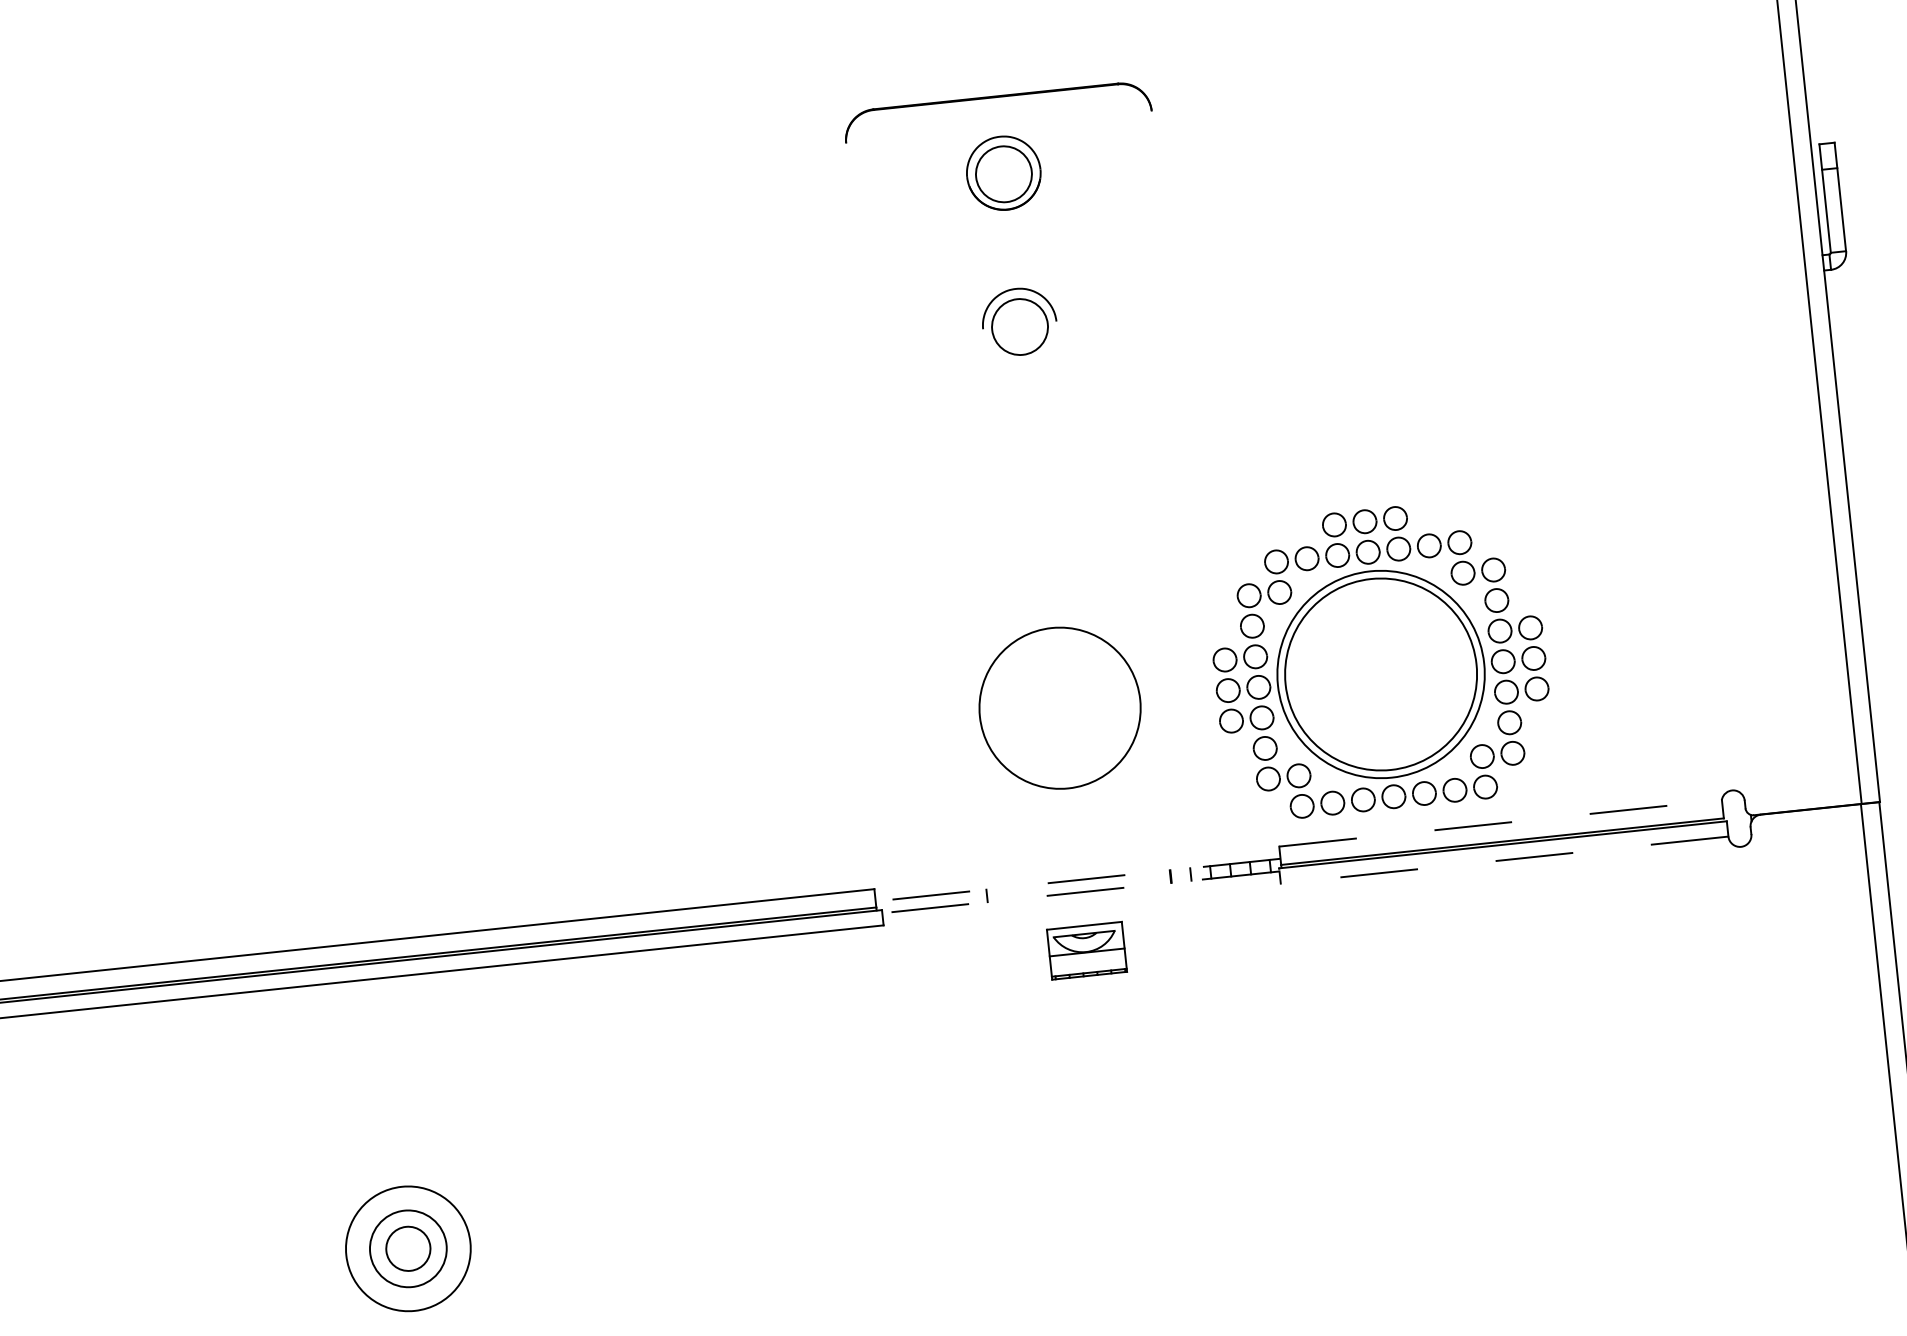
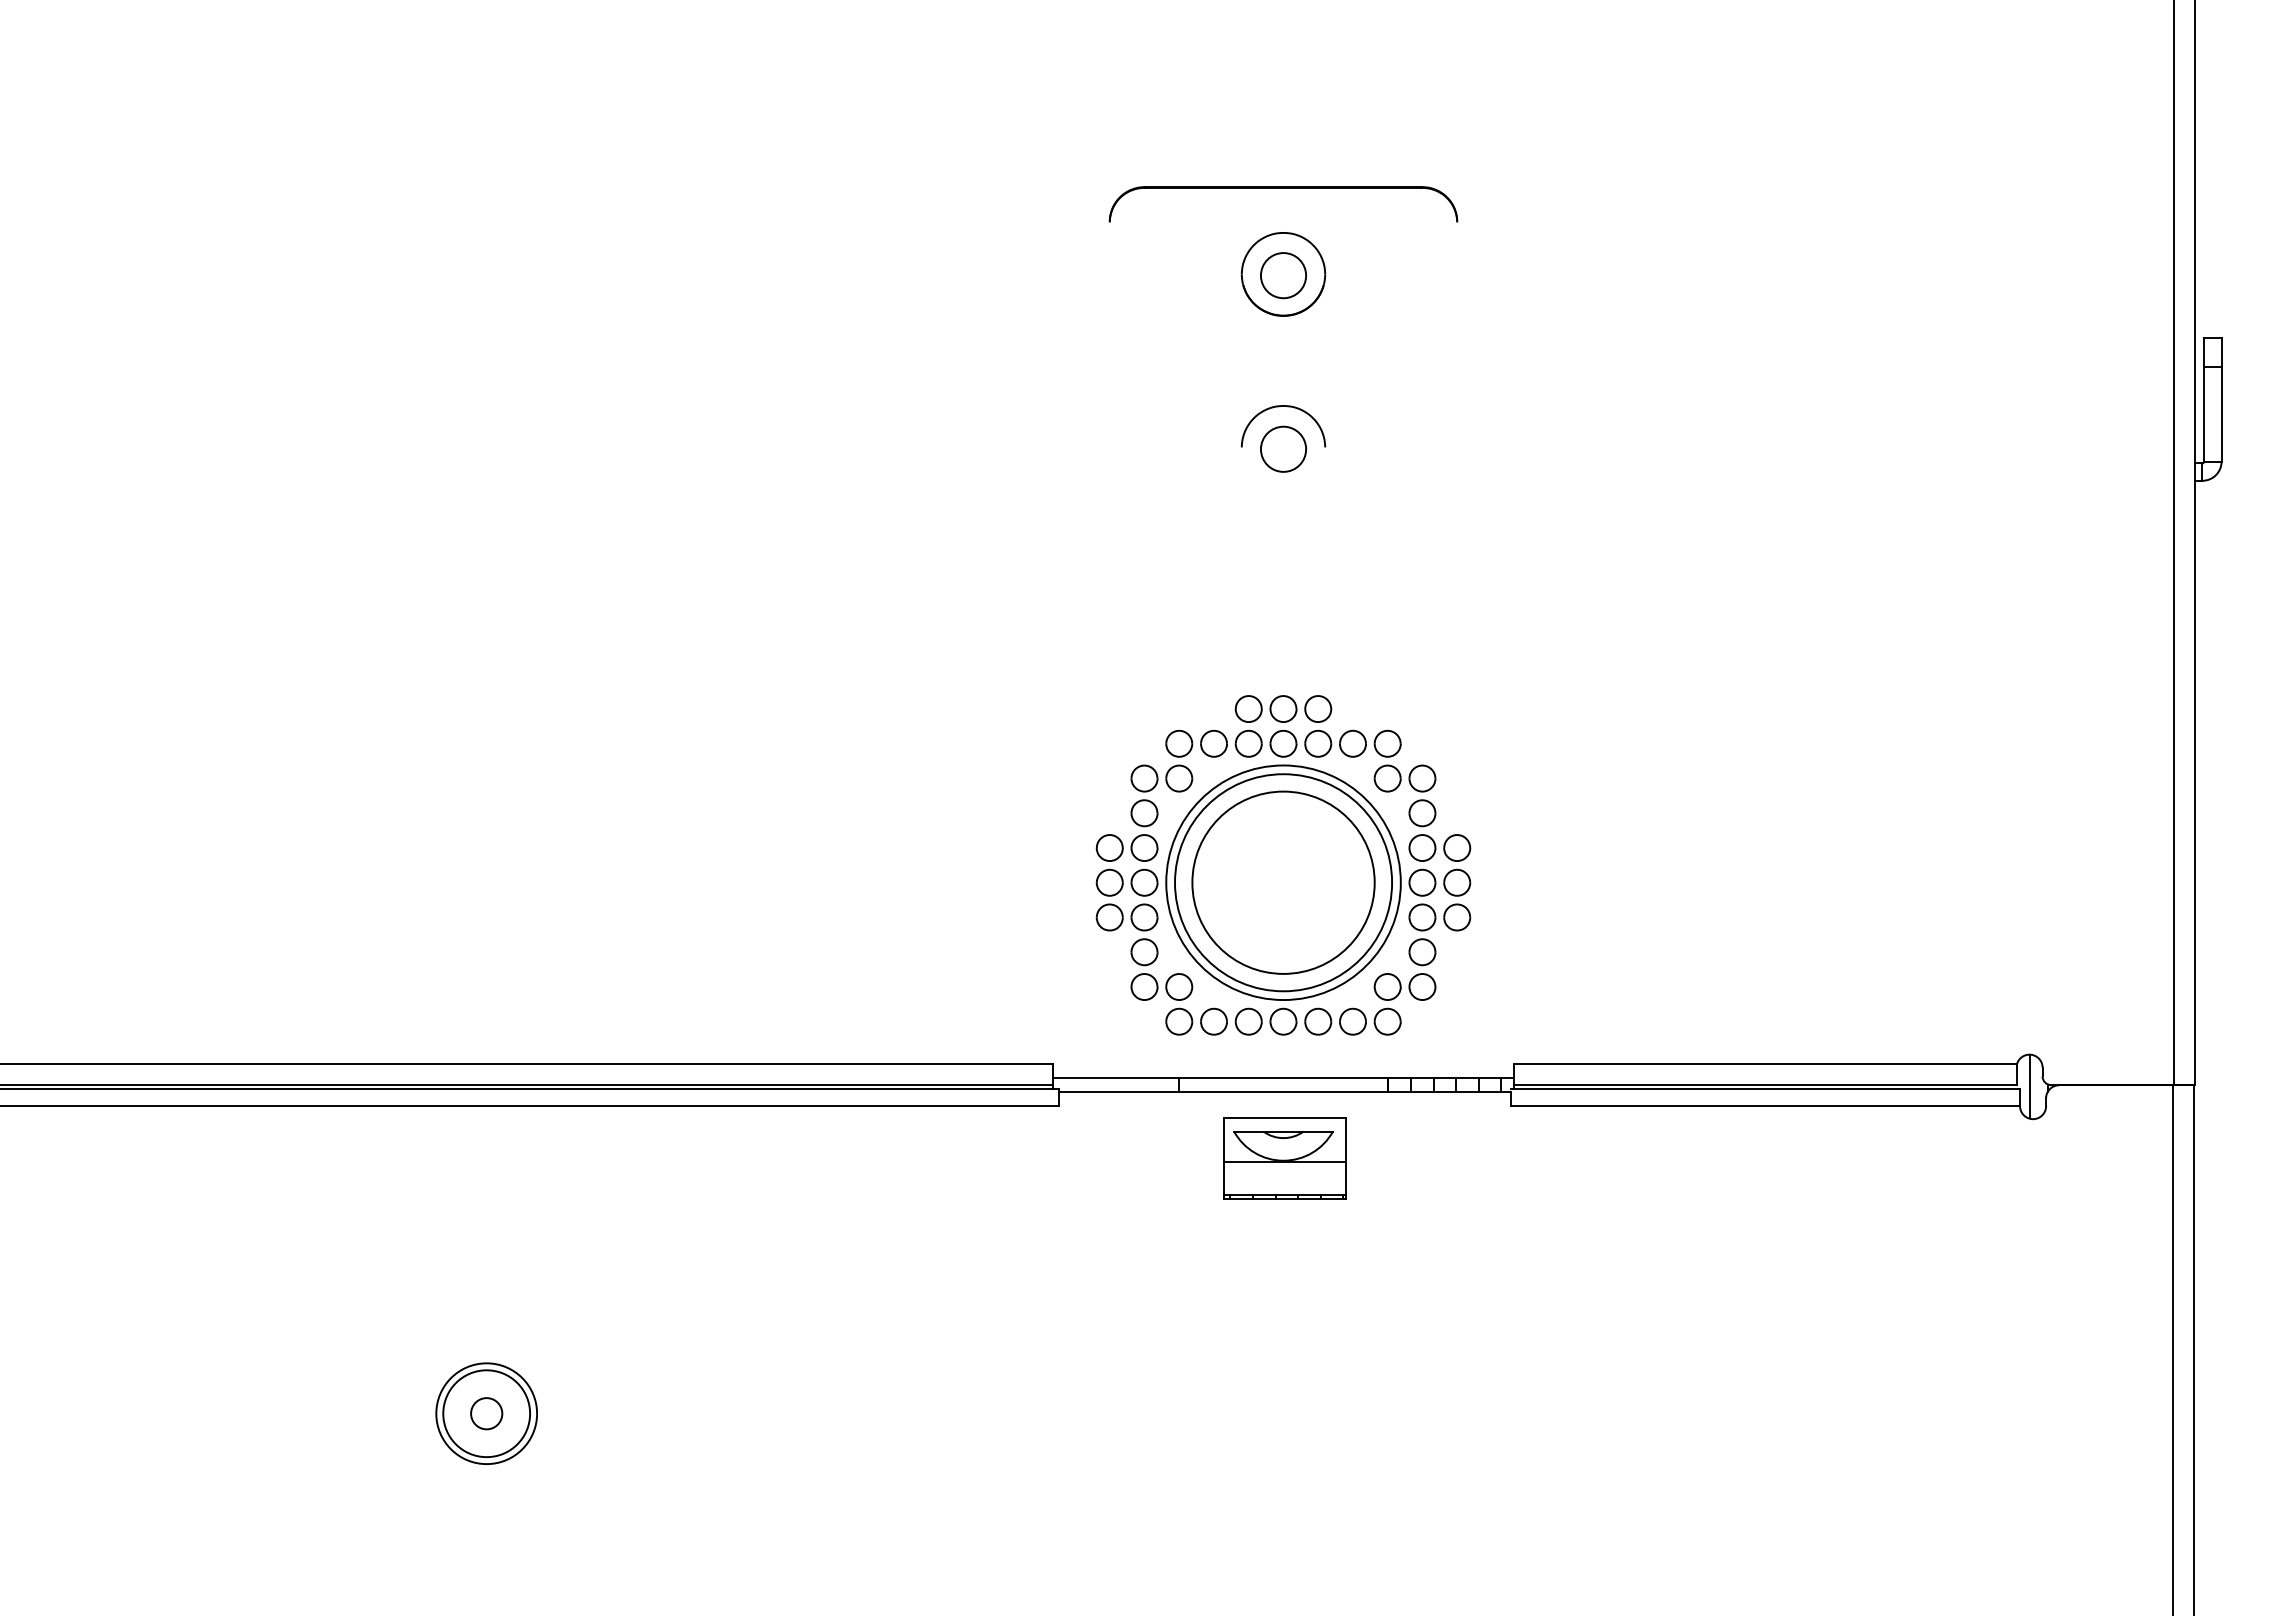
circle: (1003, 174) -> (1283, 275), size x0.71
circle: (1019, 326) -> (1283, 448), size x0.71
part: (1379, 659) -> (1283, 865), moved
line: (1735, 818) -> (2030, 1086), added
line: (1500, 823) -> (1765, 1064), dashed -> solid
line: (1504, 860) -> (1765, 1106), dashed -> solid
line: (1078, 880) -> (1283, 1078), dashed -> solid
line: (1081, 892) -> (1285, 1092), dashed -> solid
part: (1086, 950) -> (1284, 1158), size x1.43
circle: (408, 1248) -> (486, 1413), size x0.62
circle: (408, 1248) -> (486, 1413), size x0.71

